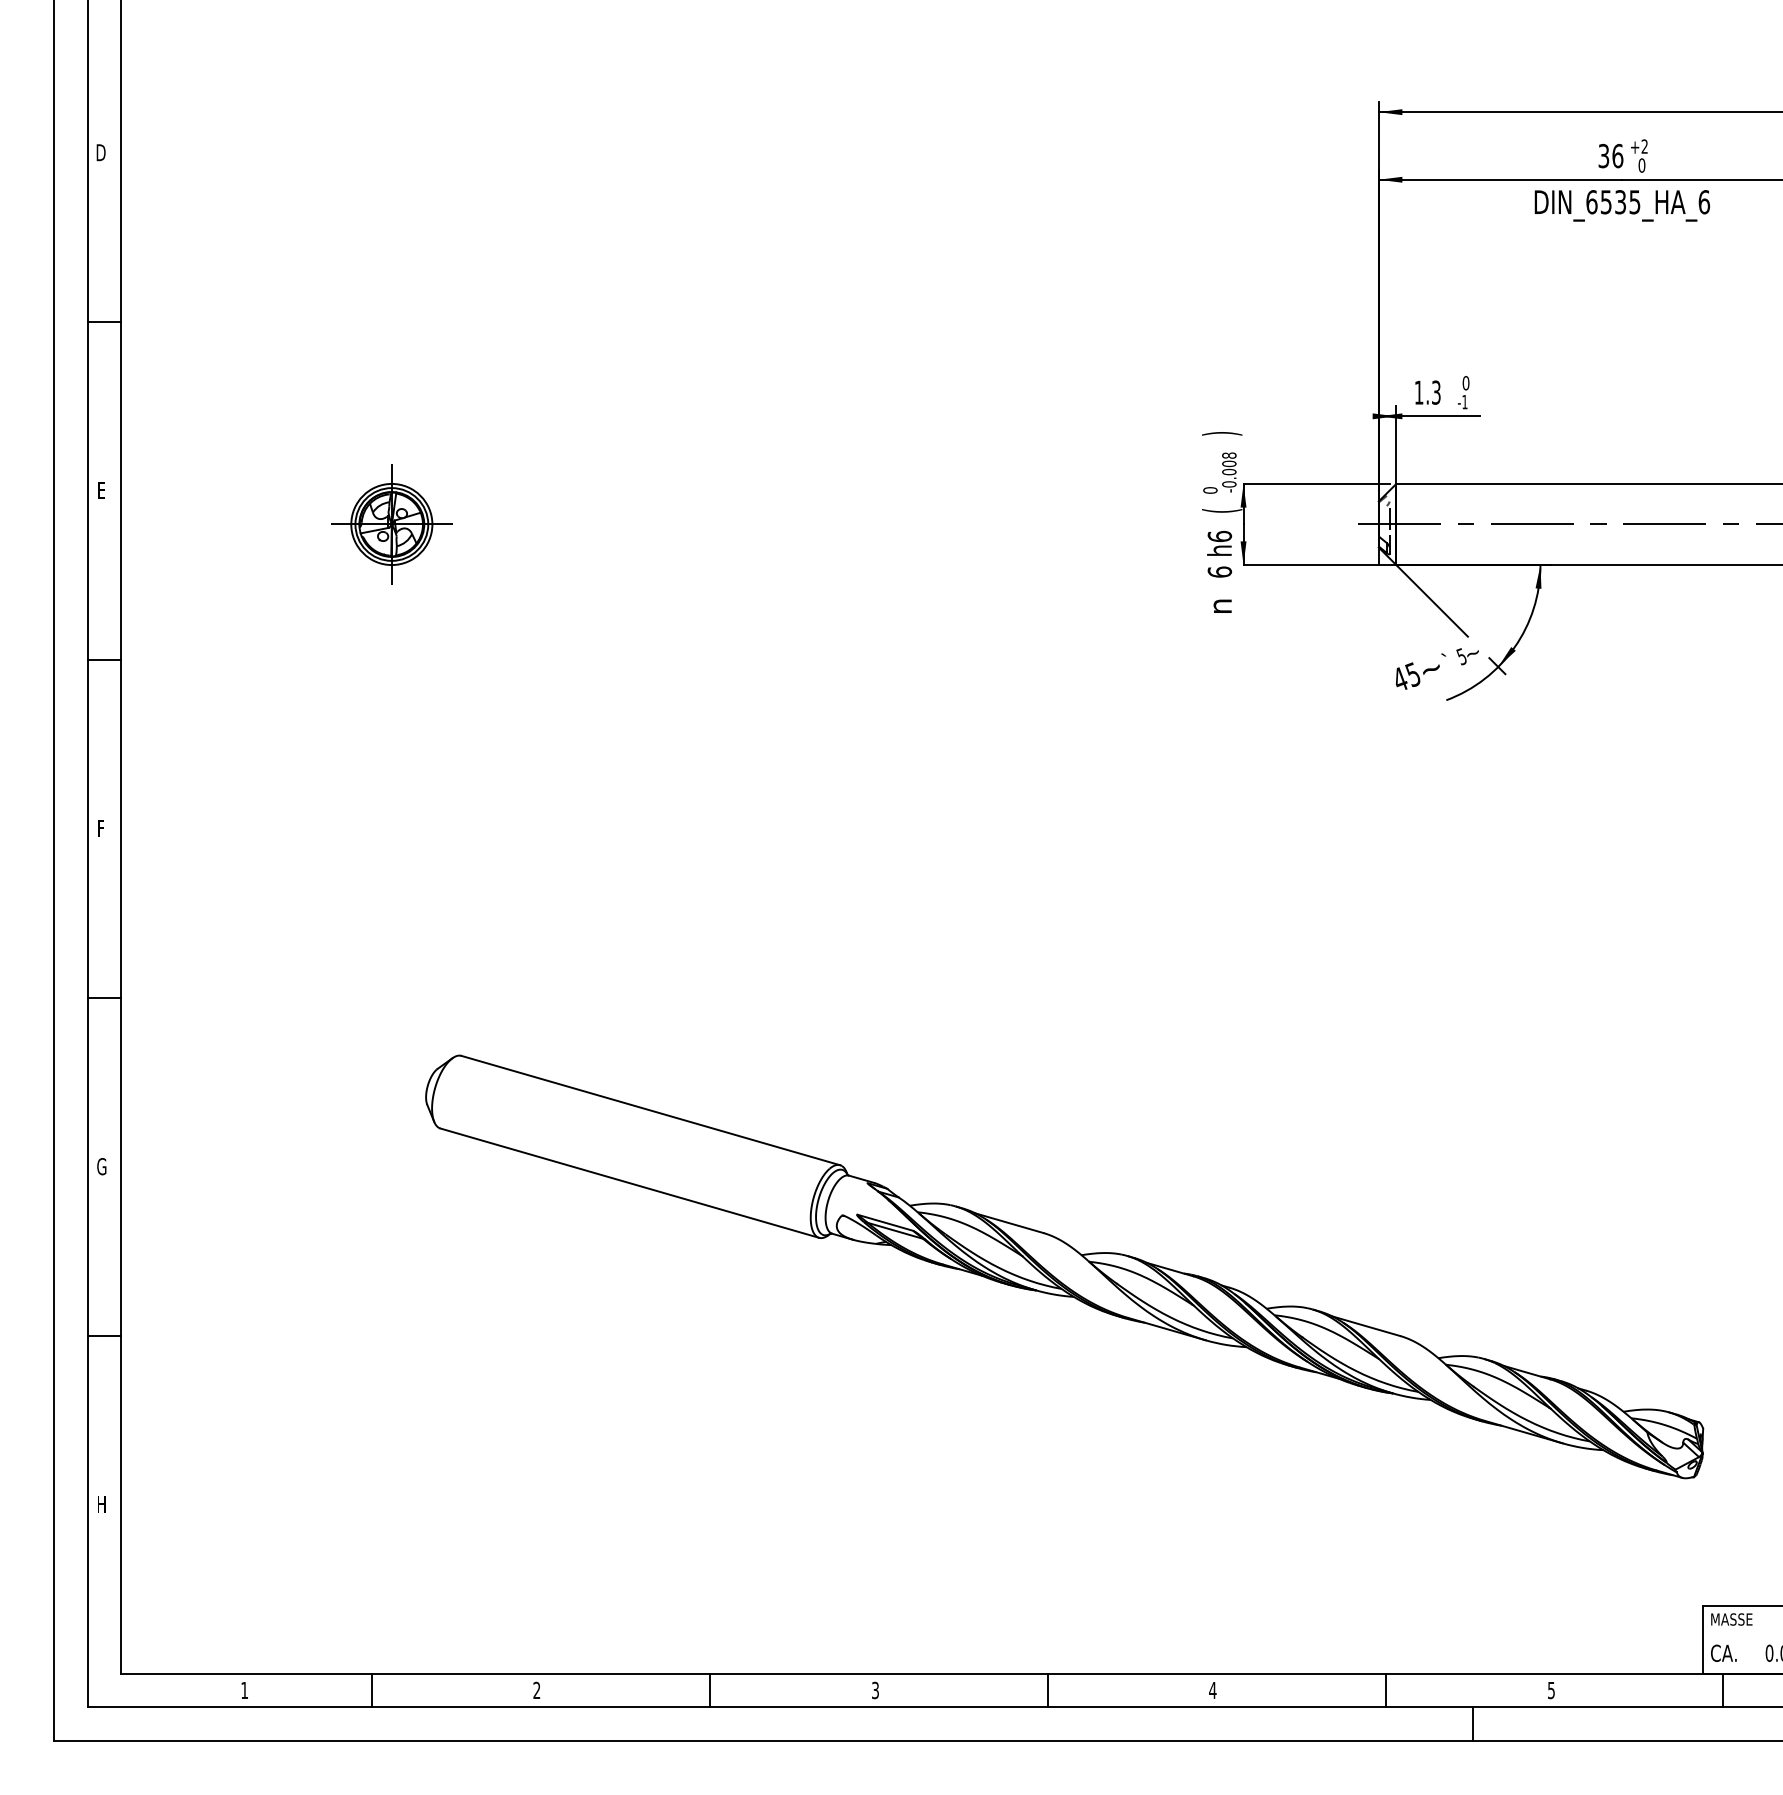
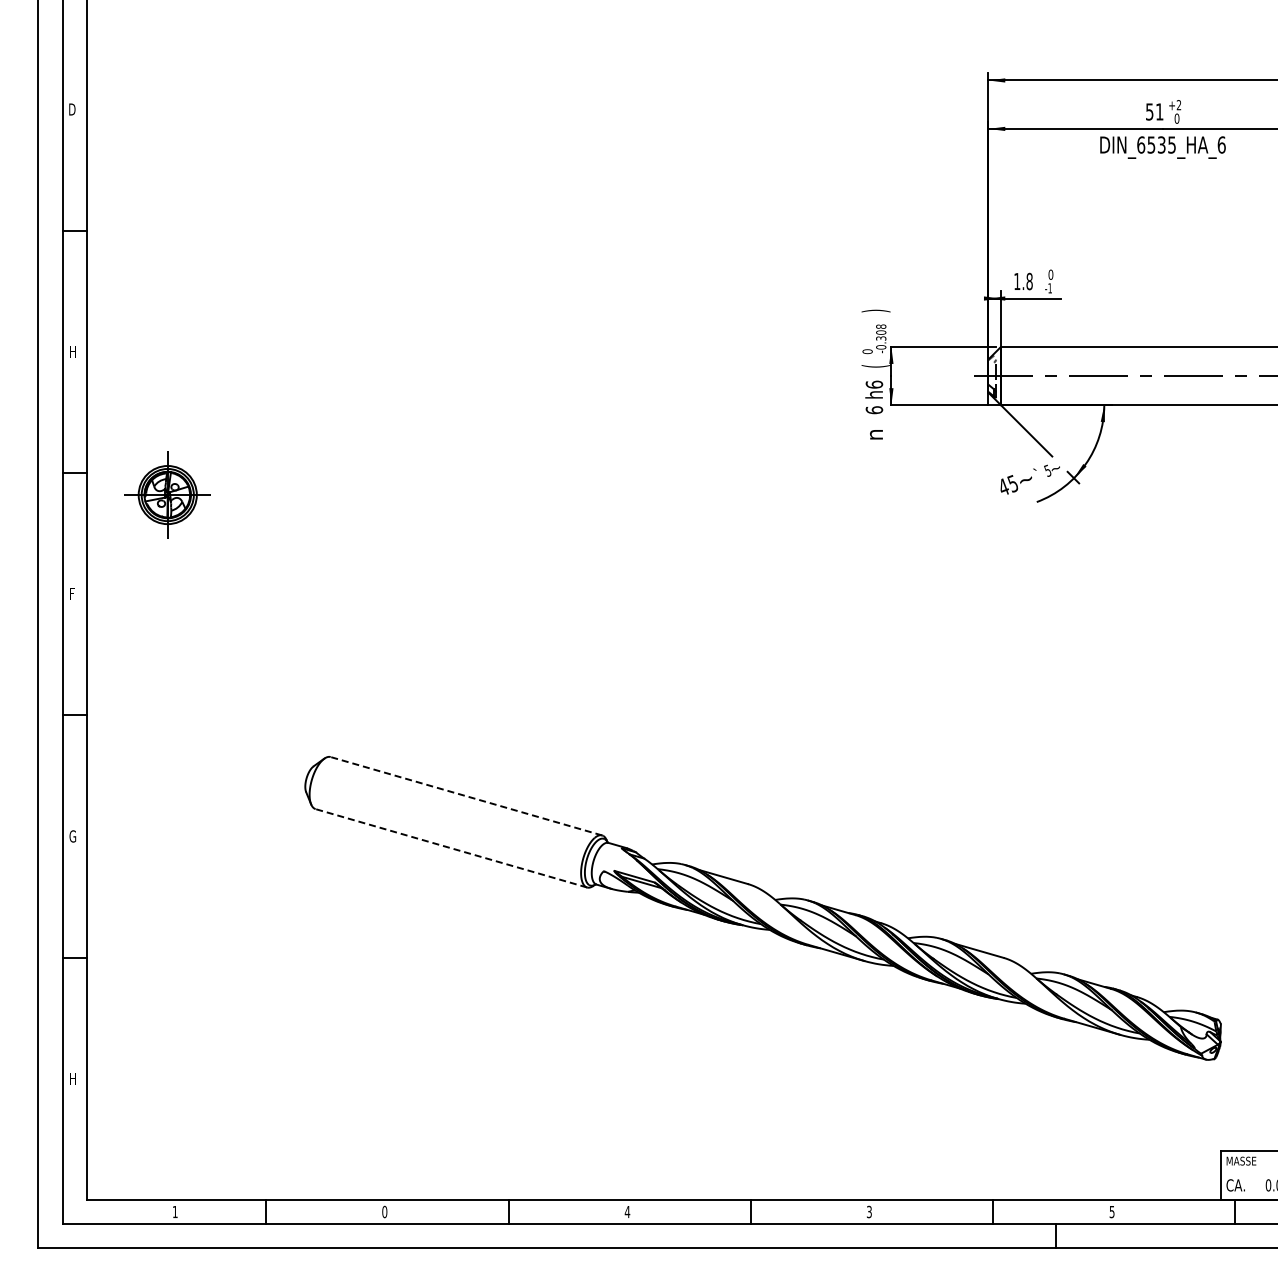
text: (1610, 155) -> (1154, 111), 36 -> 51
text: (1436, 392) -> (1029, 281), 1.3 -> 1.8
text: (1229, 472) -> (881, 338), -0.008 -> -0.308
text: (102, 490) -> (73, 351), E -> H
part: (391, 523) -> (167, 494), moved
line: (649, 1110) -> (465, 796), solid -> dashed
line: (628, 1183) -> (450, 848), solid -> dashed
text: (875, 1689) -> (627, 1211), 3 -> 4
text: (1213, 1689) -> (869, 1211), 4 -> 3
text: (536, 1691) -> (384, 1212), 2 -> 0

